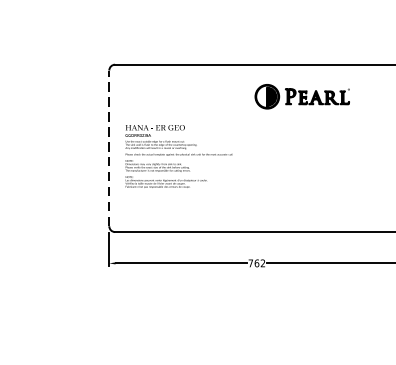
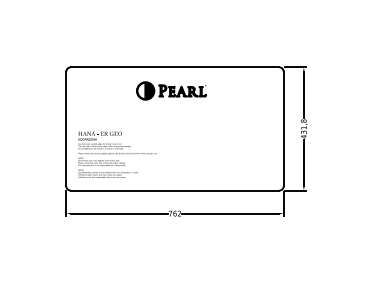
part: (302, 96) -> (171, 90), moved
line: (109, 147) -> (66, 128), dashed -> solid
text: (178, 155) -> (117, 154), moved

